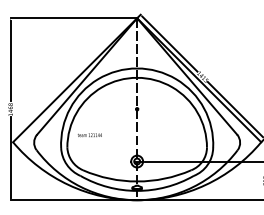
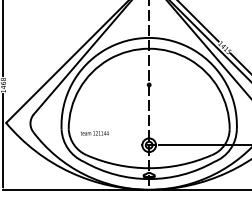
text: (89, 135) -> (94, 133), moved

